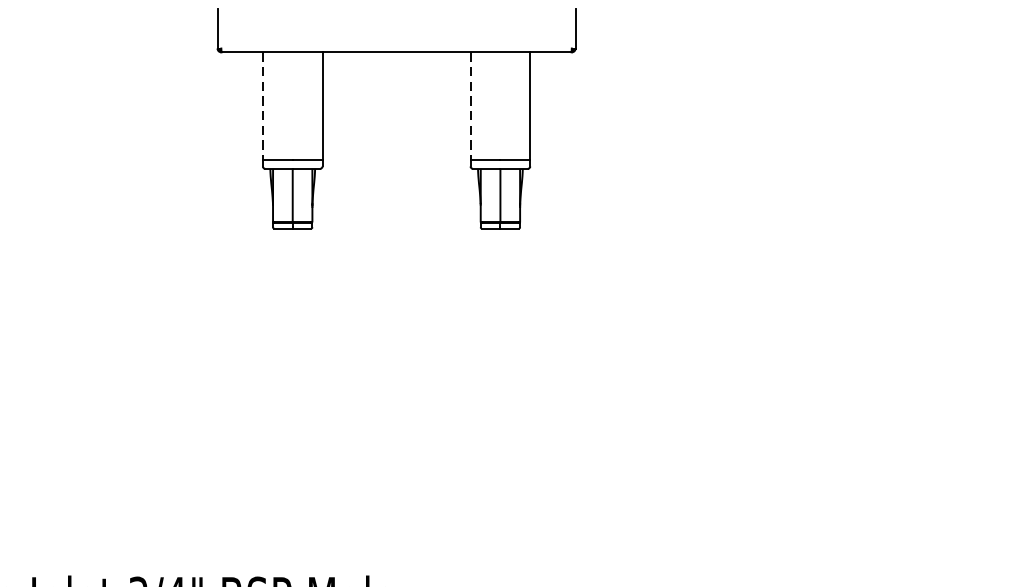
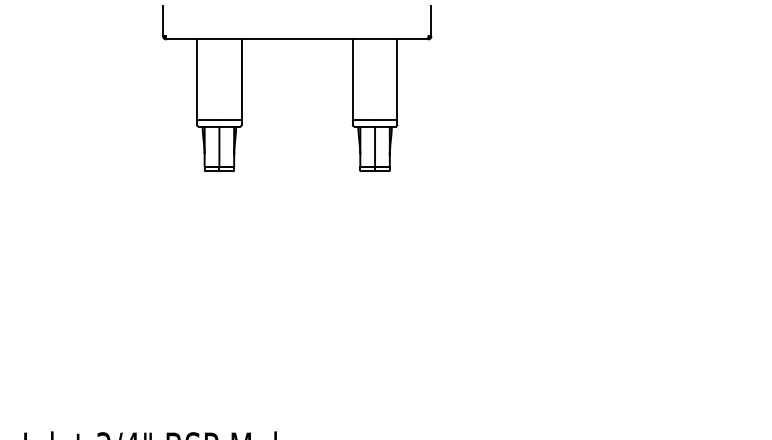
line: (263, 106) -> (197, 79), dashed -> solid
line: (470, 106) -> (352, 79), dashed -> solid

